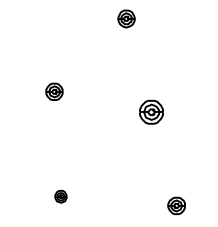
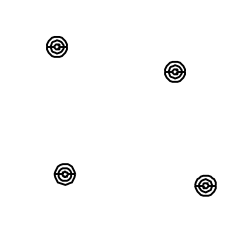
part: (151, 112) -> (175, 72), size x0.71
part: (60, 196) -> (64, 174), size x1.43

